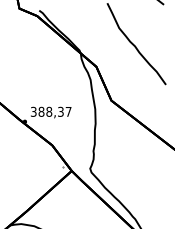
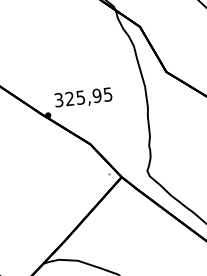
text: (54, 111) -> (88, 96), 388,37 -> 325,95

